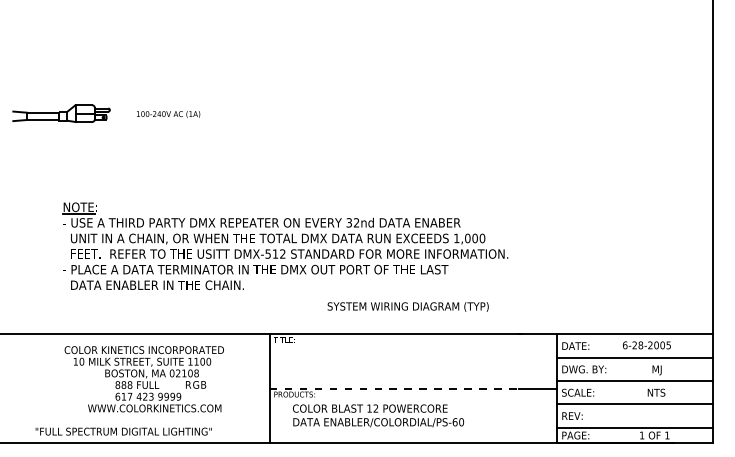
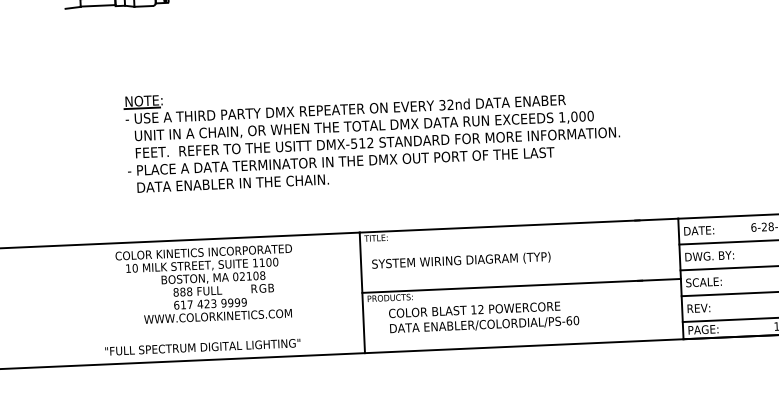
text: (407, 306) -> (460, 260), moved
text: (143, 379) -> (204, 284), moved
line: (396, 388) -> (502, 286), dashed -> solid

